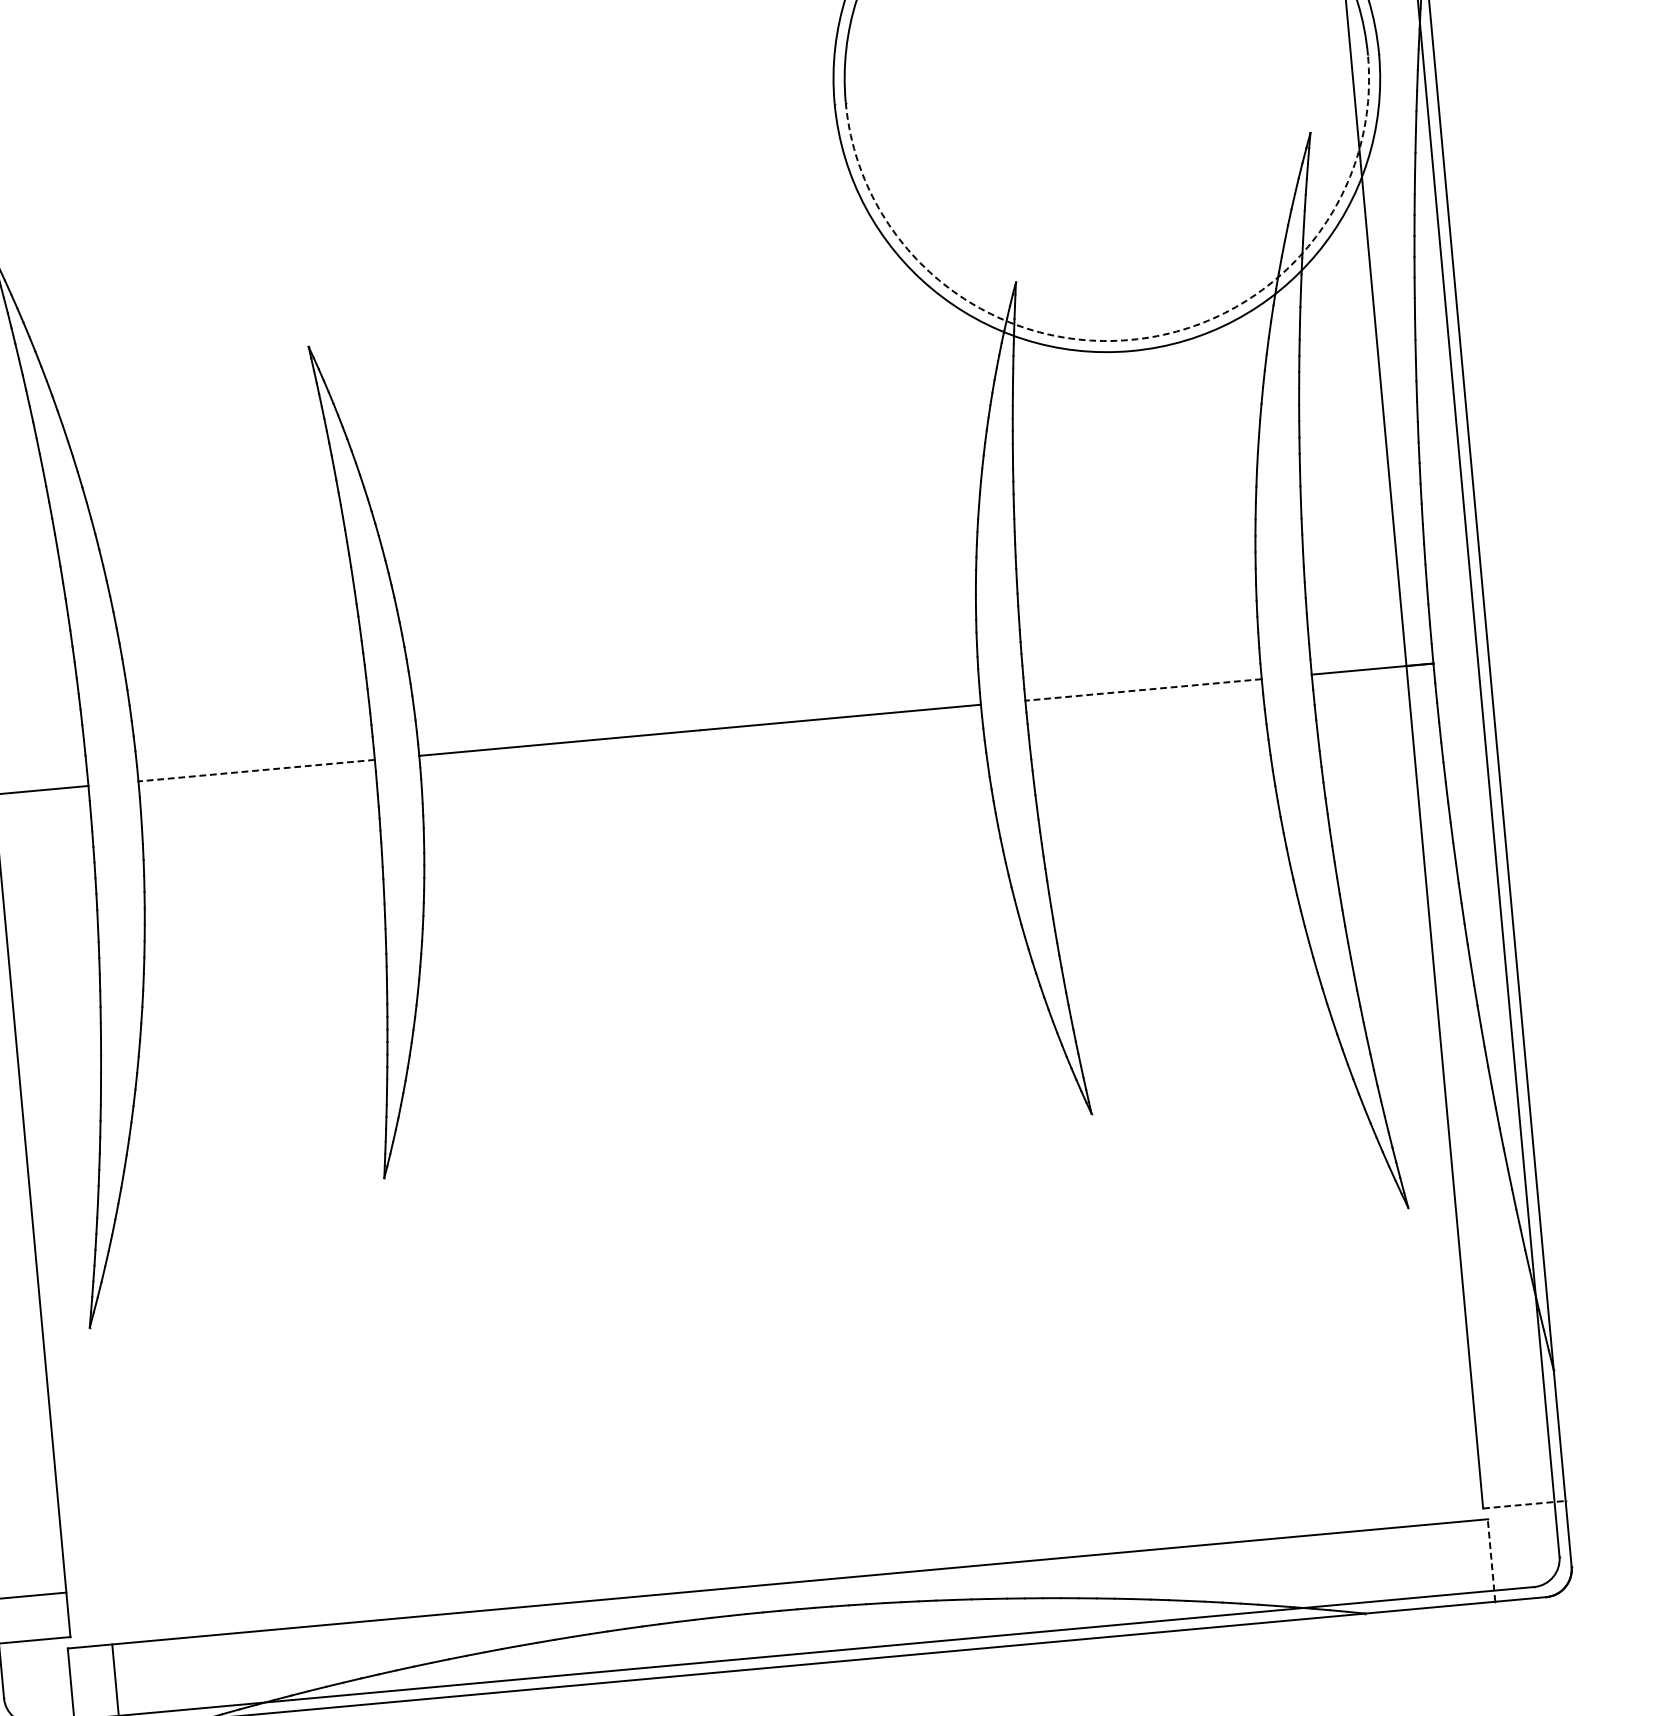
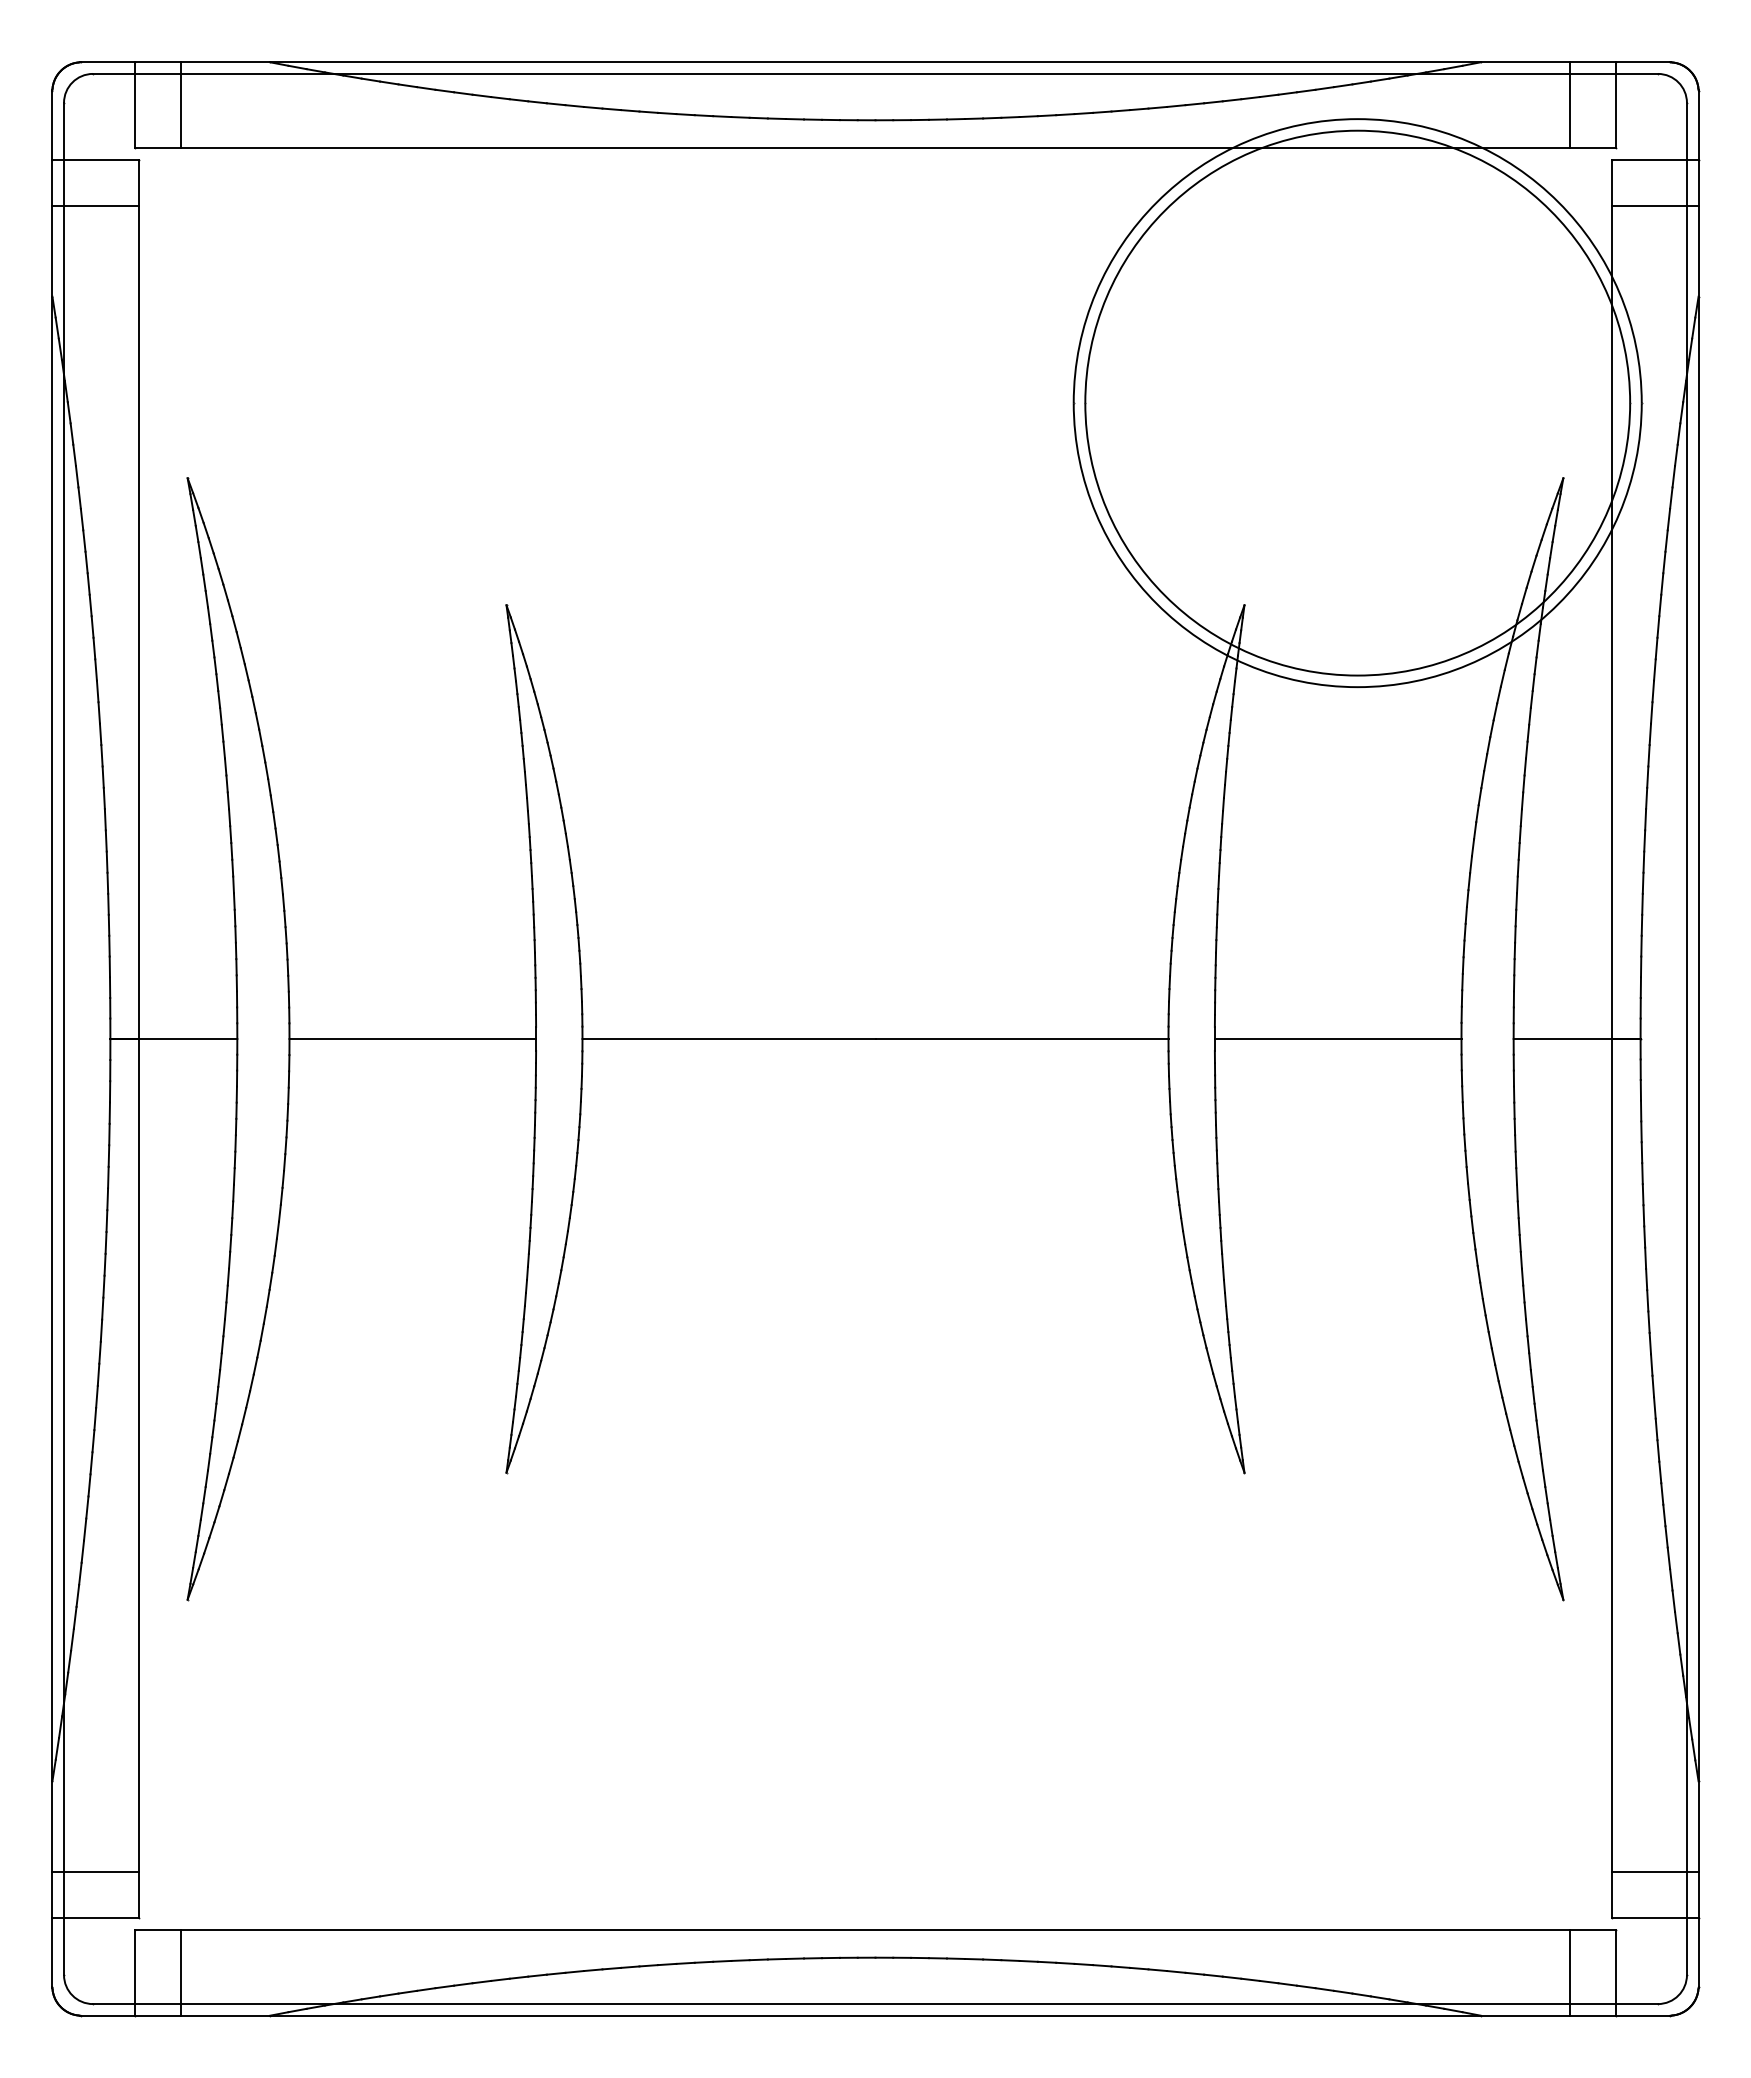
arc: (1130, 339) -> (1357, 675), dashed -> solid
line: (1142, 690) -> (1337, 1039), dashed -> solid
line: (256, 771) -> (412, 1039), dashed -> solid
line: (1520, 1460) -> (1655, 1871), added
line: (1525, 1504) -> (1656, 1917), dashed -> solid
line: (1491, 1560) -> (1616, 1972), dashed -> solid
line: (1446, 1564) -> (1569, 1972), added

